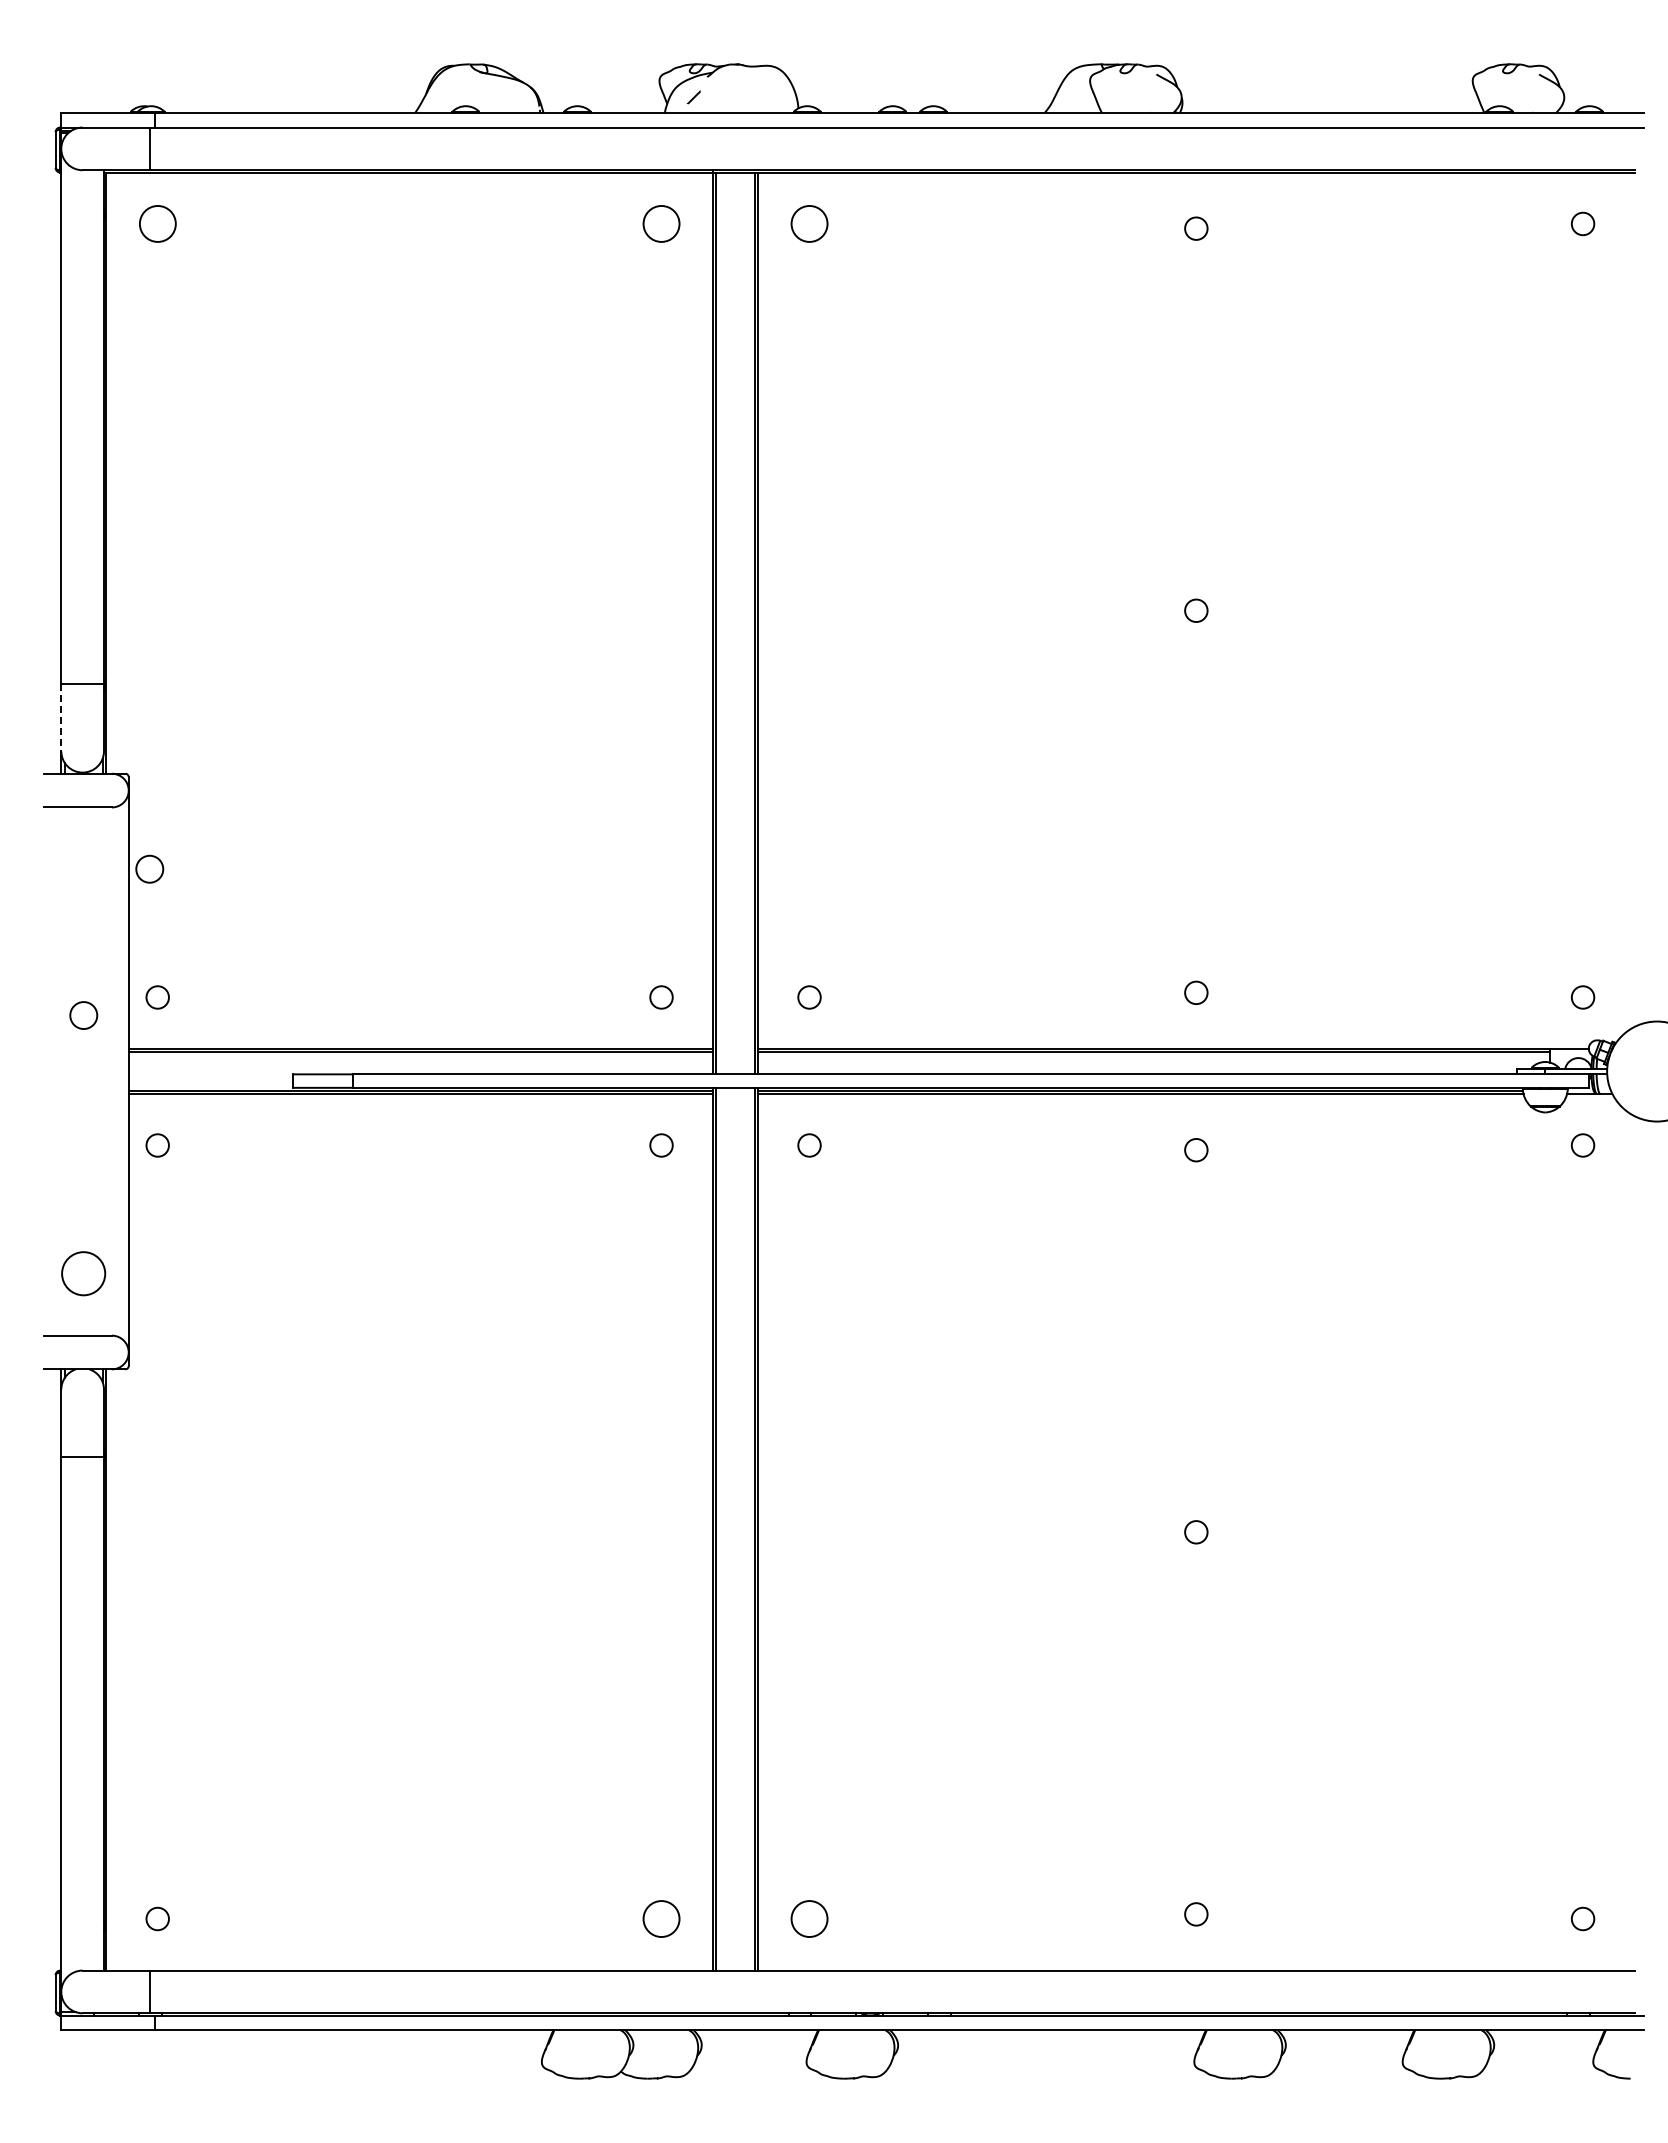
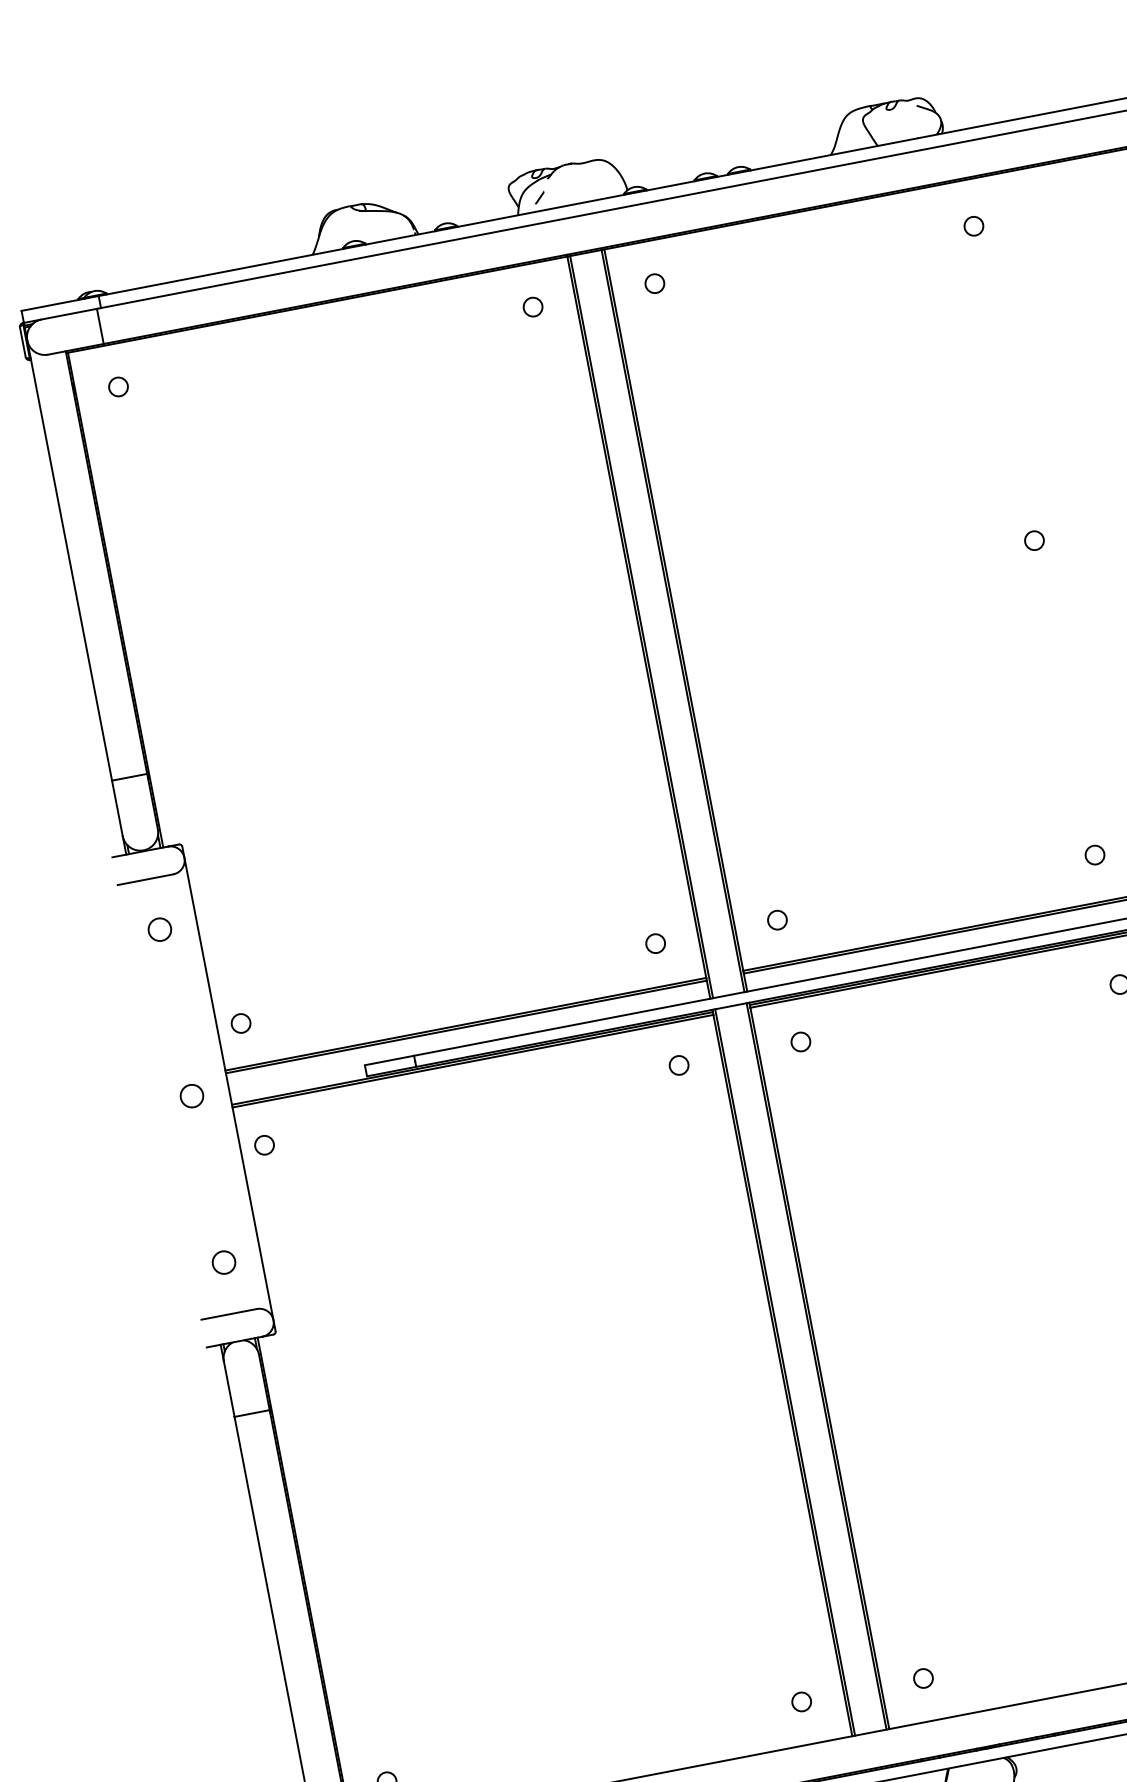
circle: (157, 223) -> (118, 386), size x0.62
circle: (661, 223) -> (532, 306), size x0.62
circle: (809, 223) -> (654, 283), size x0.62
line: (61, 717) -> (117, 808), dashed -> solid
circle: (149, 868) -> (159, 929), moved
circle: (83, 1015) -> (191, 1096), moved
circle: (83, 1273) -> (223, 1262), size x0.62
circle: (661, 1918) -> (801, 1701), size x0.62
circle: (809, 1918) -> (923, 1678), size x0.62

